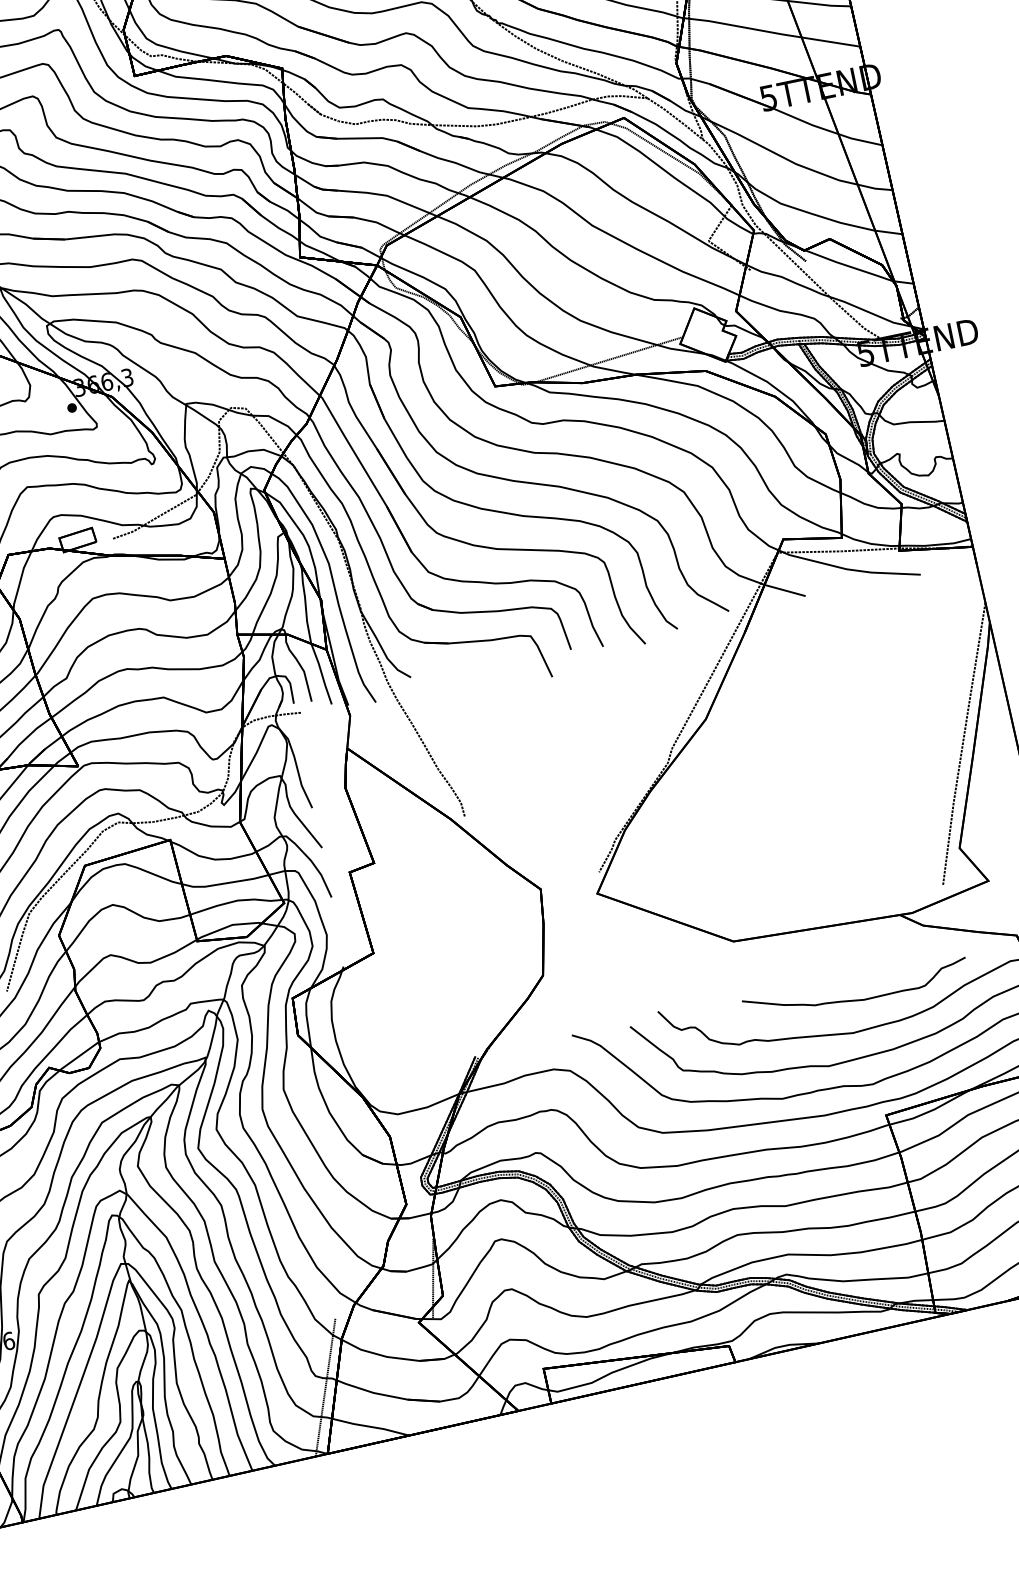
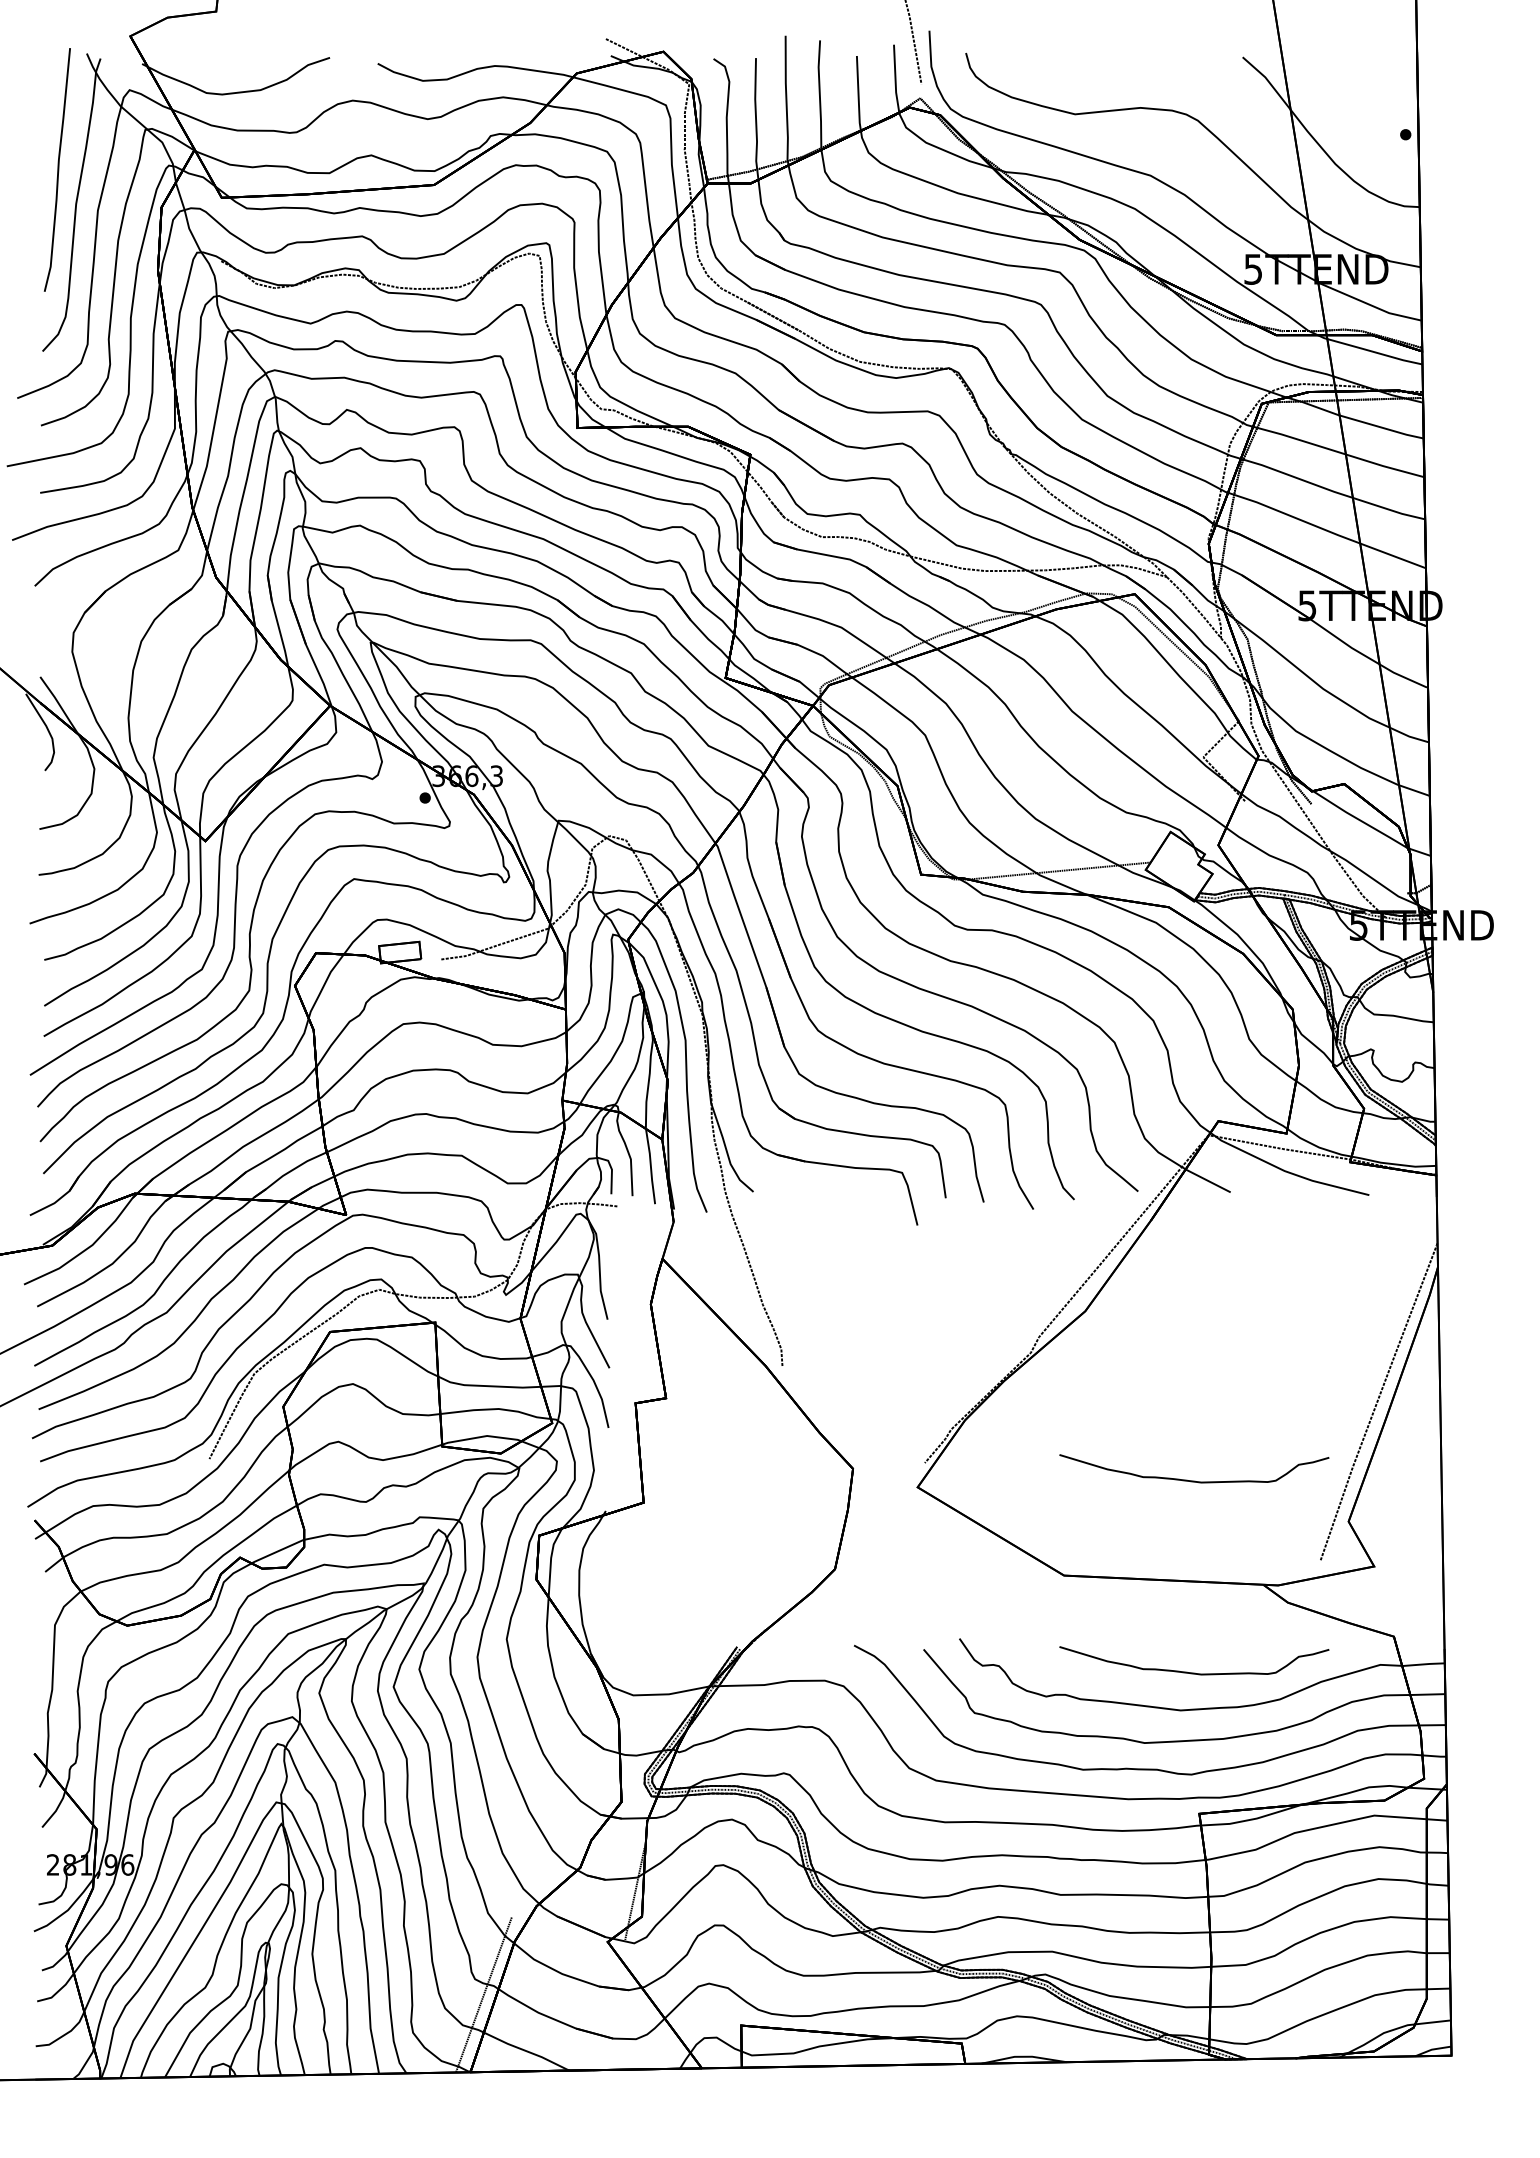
part: (825, 840) -> (1194, 1480), added

